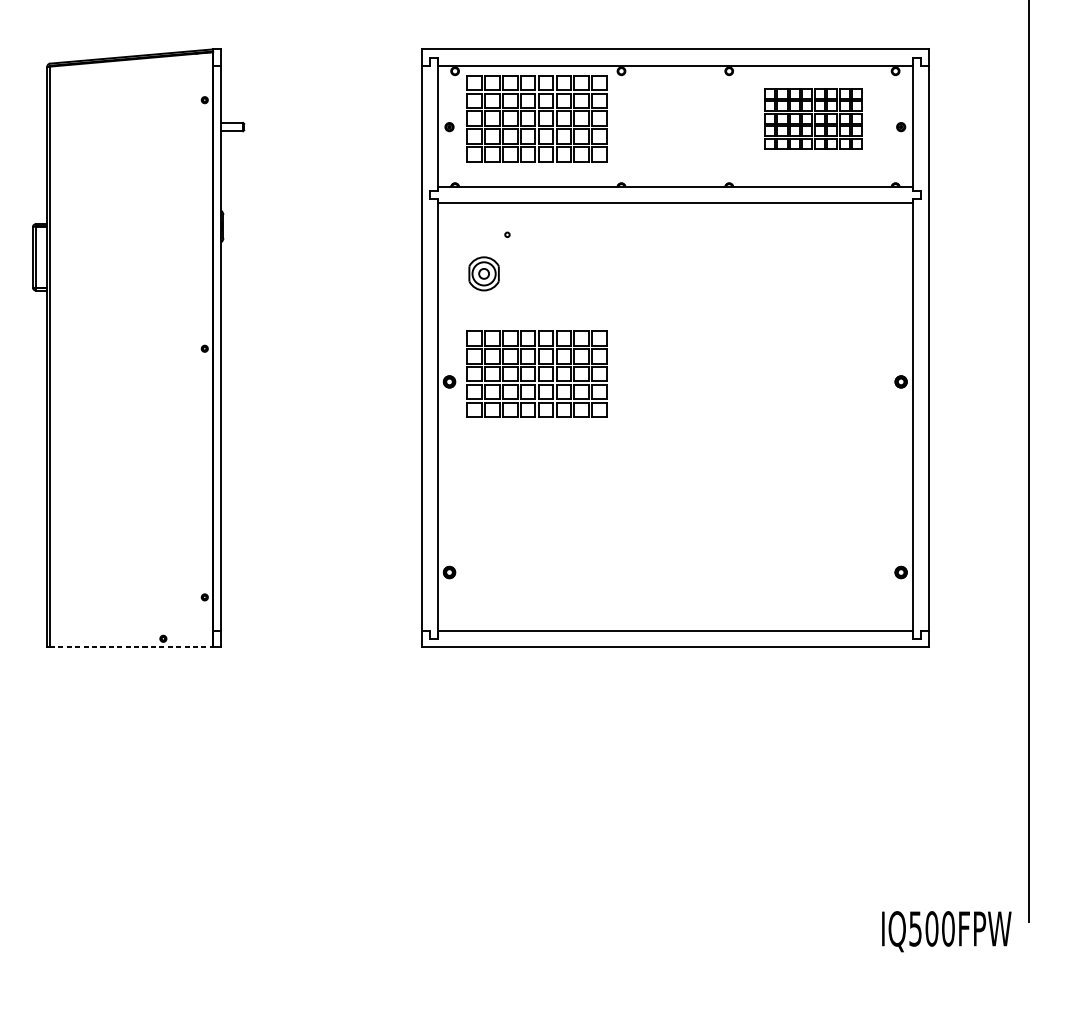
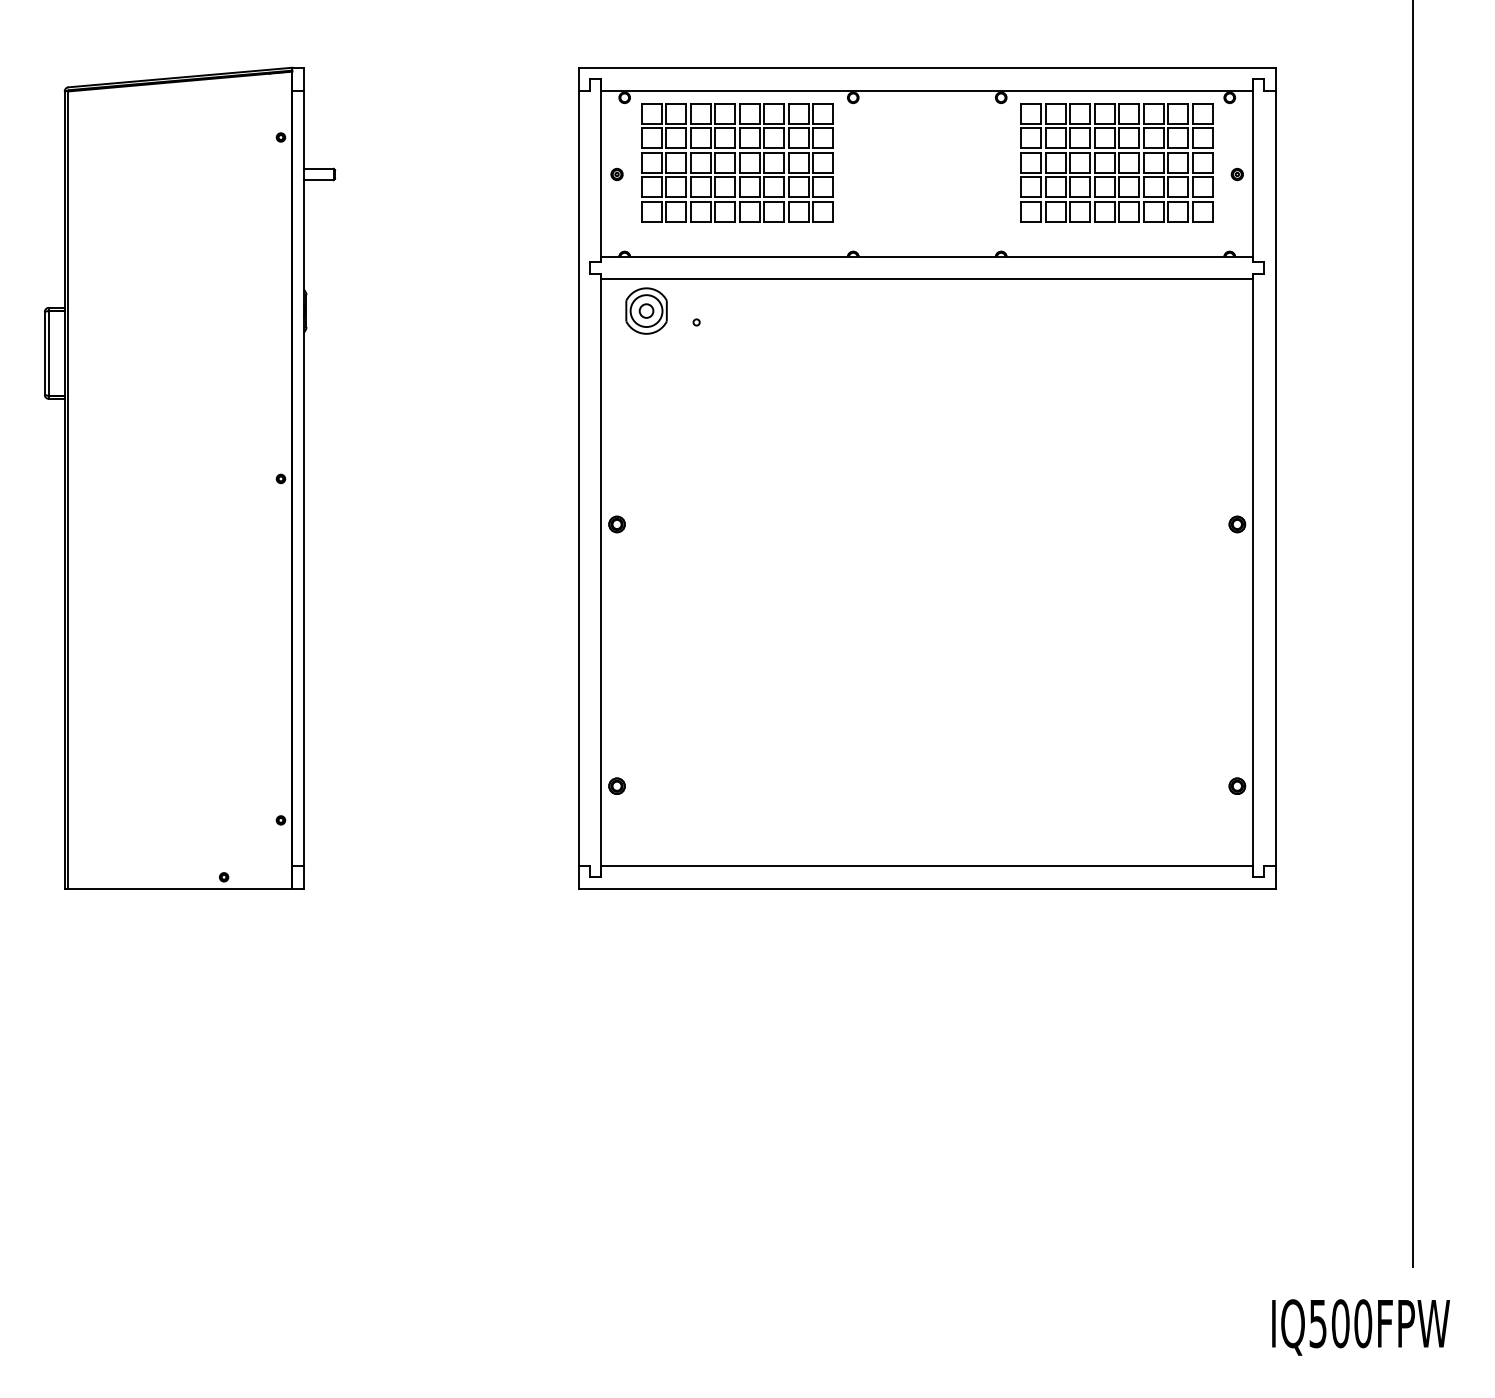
part: (813, 118) -> (1116, 162), size x1.43
part: (484, 273) -> (646, 310), moved
part: (537, 373) -> (737, 513), removed
line: (131, 646) -> (180, 888), dashed -> solid
text: (946, 931) -> (1360, 1327), moved

